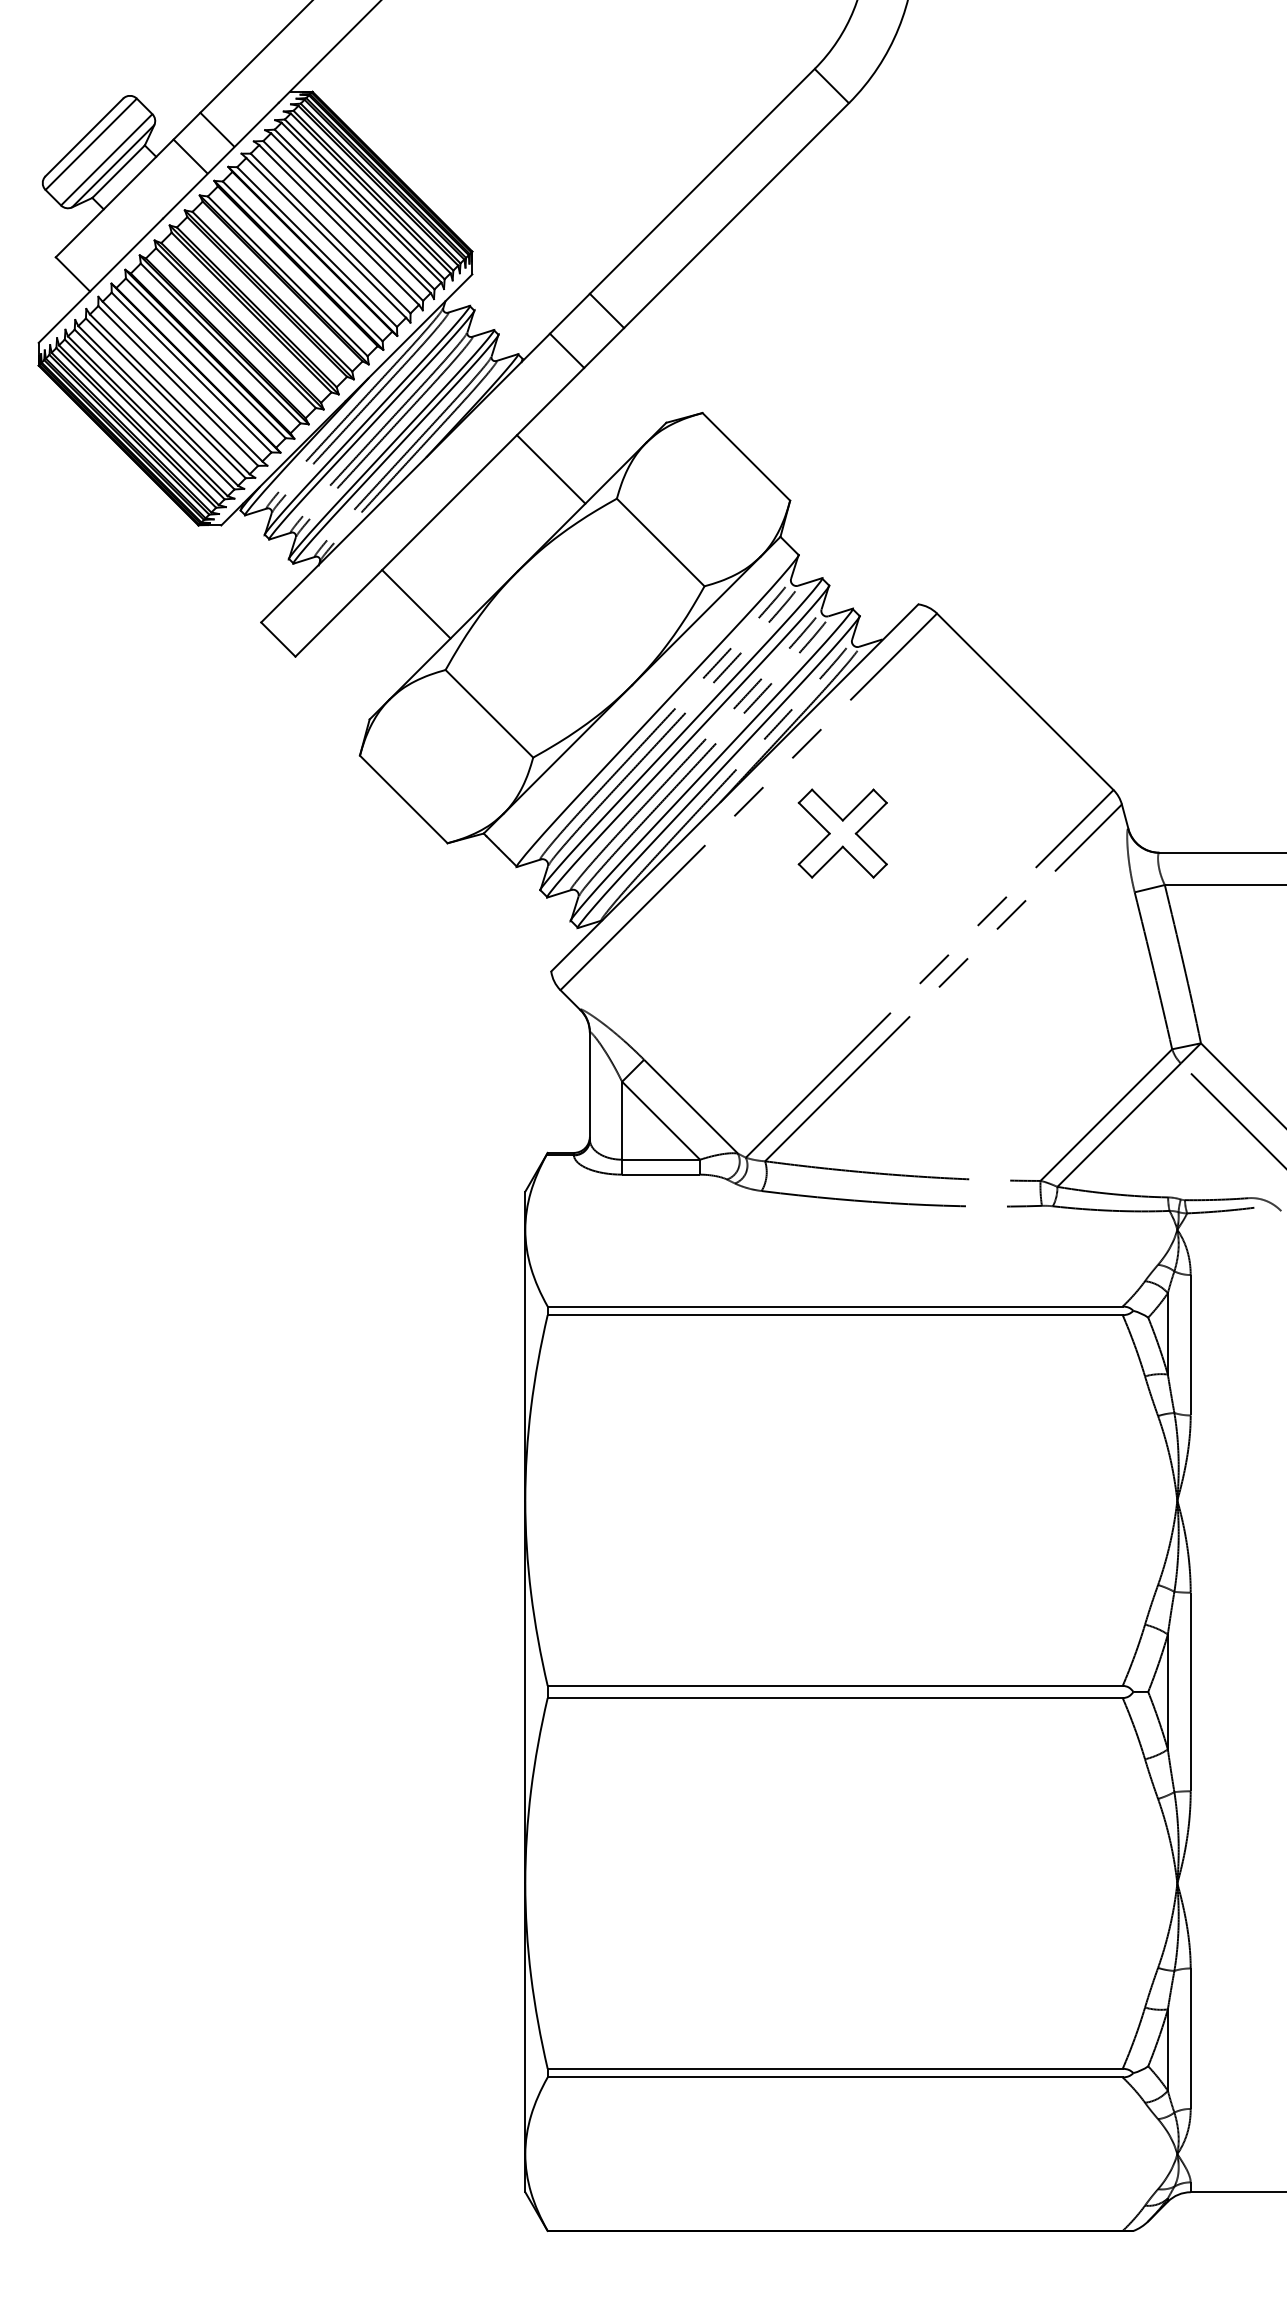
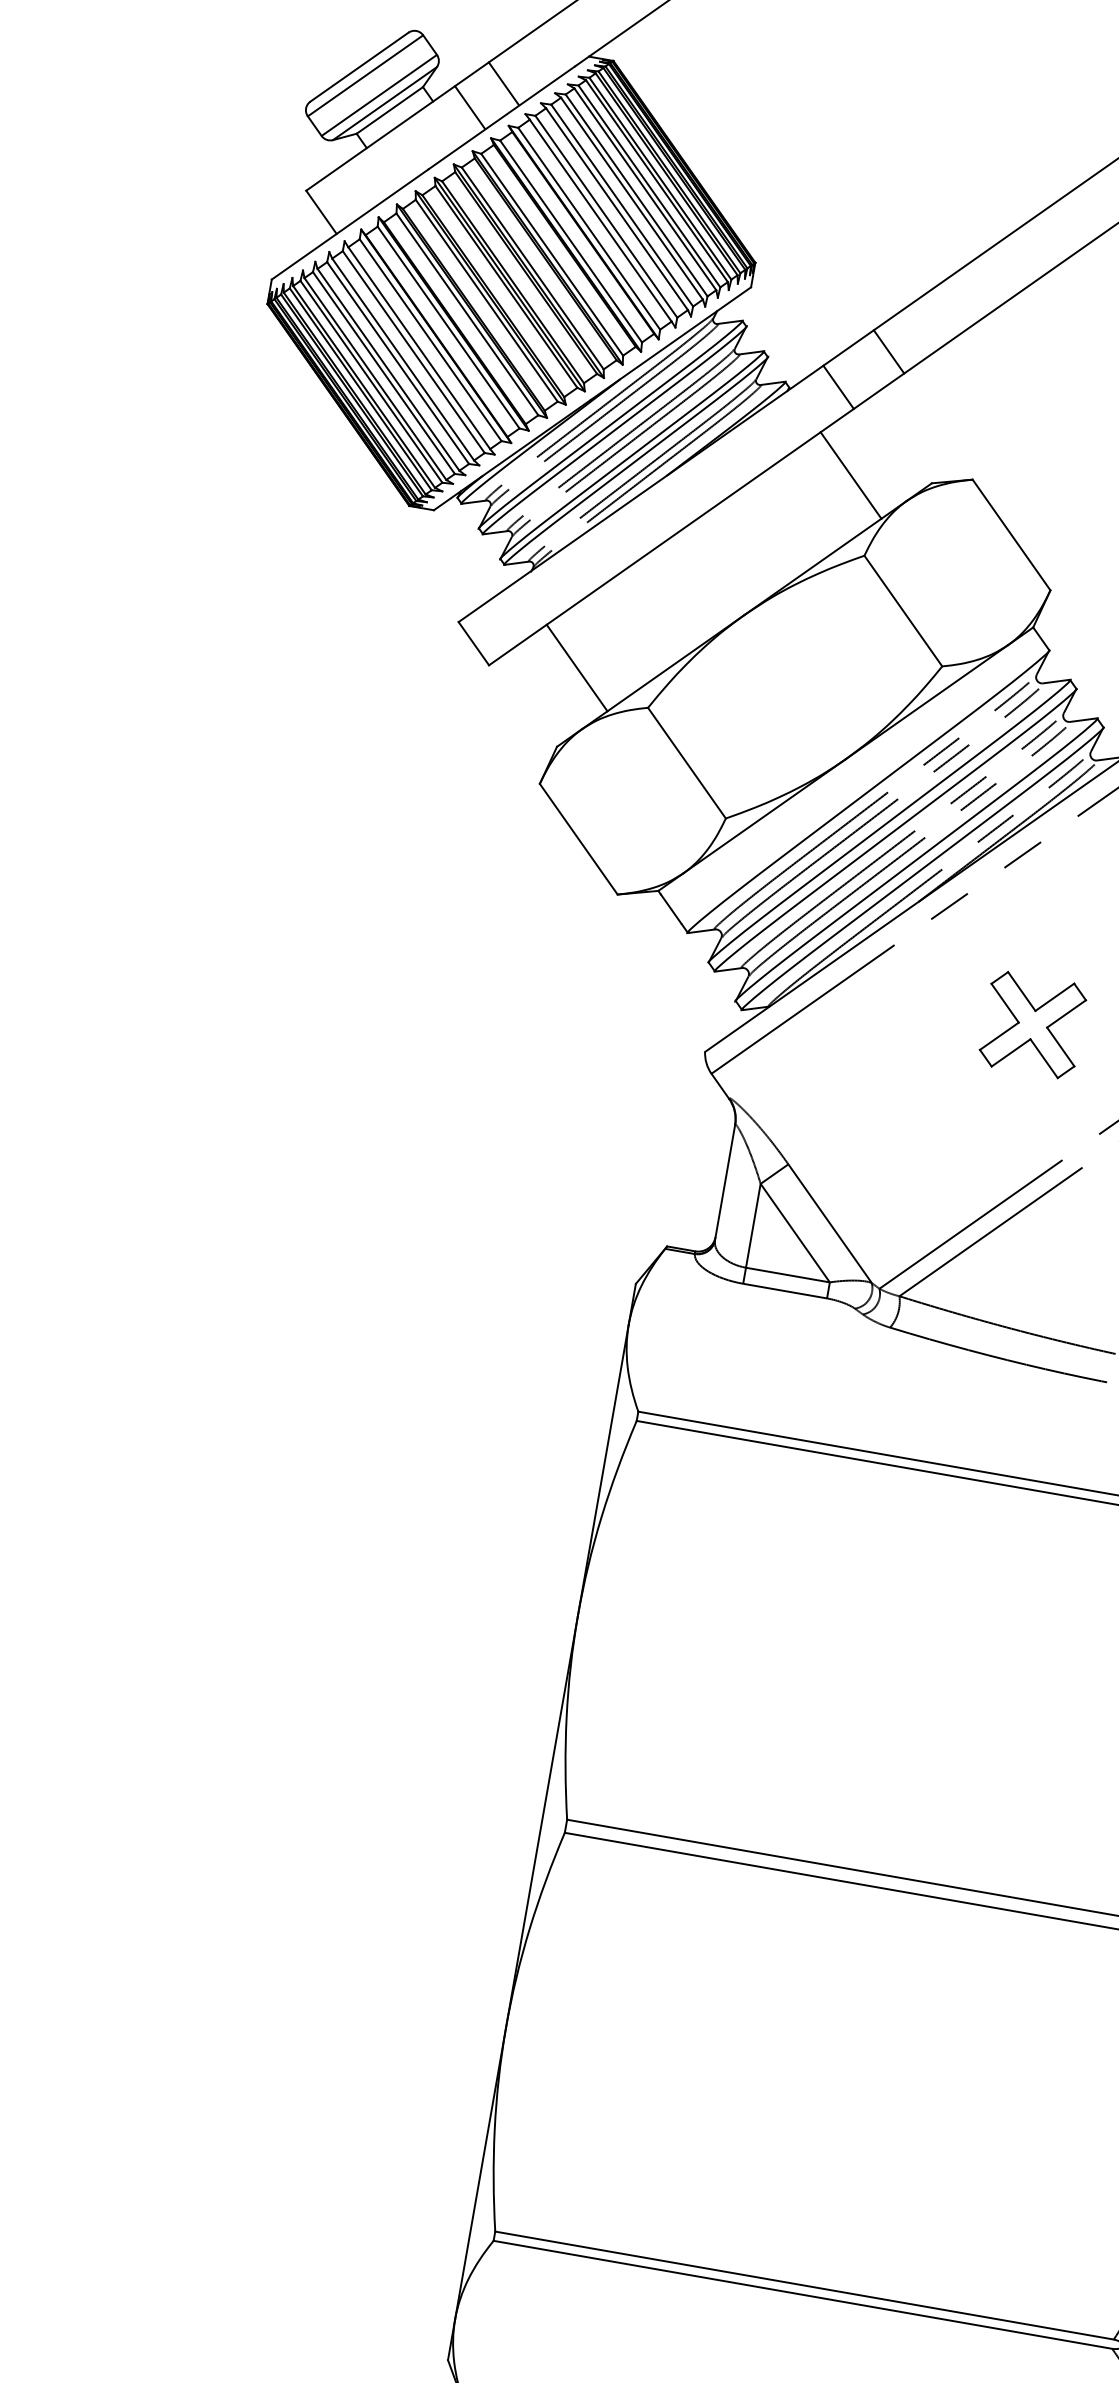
line: (550, 469) -> (850, 475), moved
line: (416, 604) -> (577, 668), moved
part: (842, 833) -> (1032, 1024), moved

